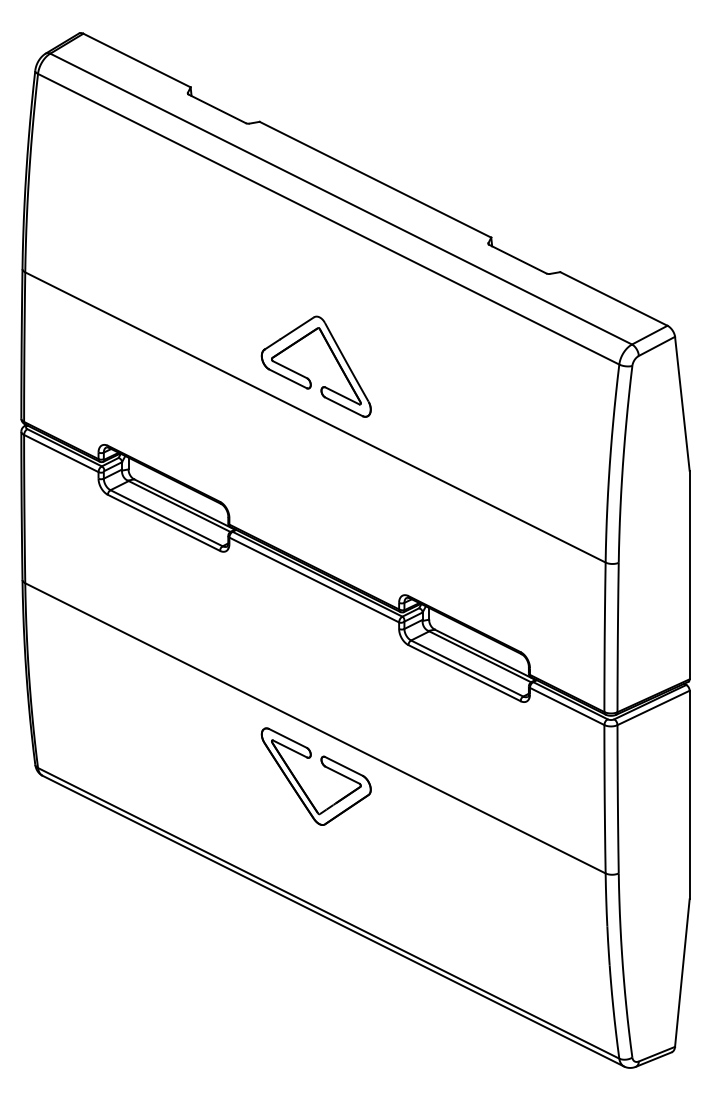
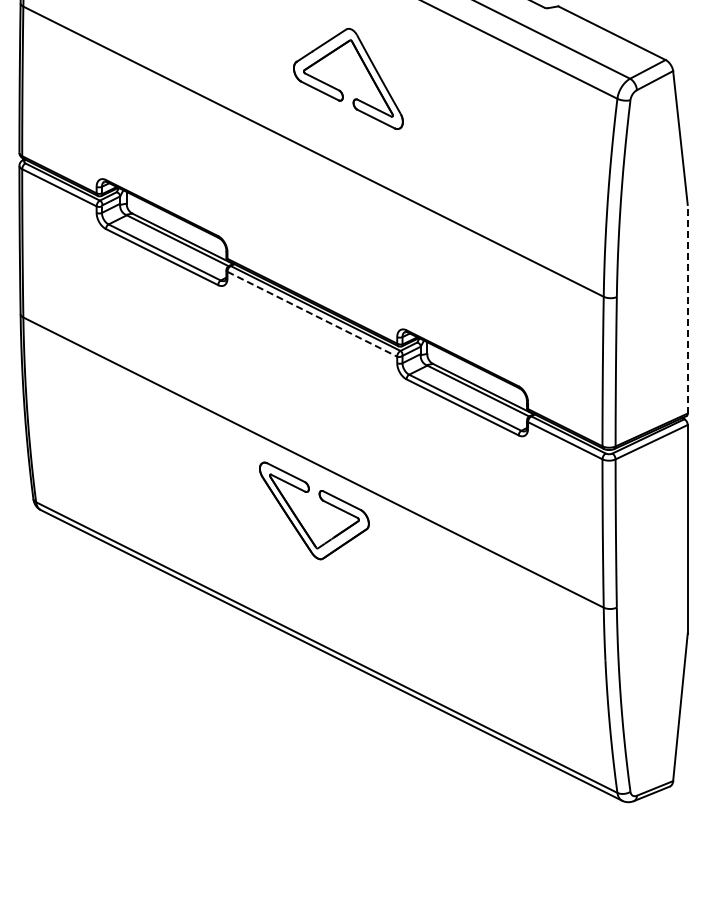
part: (308, 377) -> (340, 89), moved
line: (689, 574) -> (687, 308), solid -> dashed
line: (314, 580) -> (312, 314), solid -> dashed

